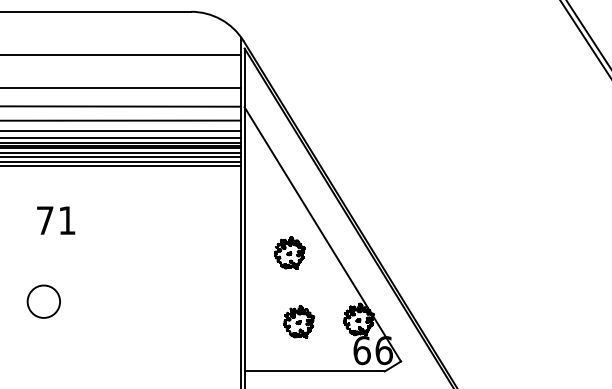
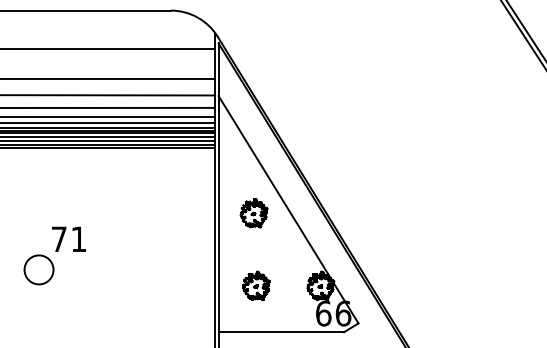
text: (55, 219) -> (68, 238), moved
part: (289, 253) -> (253, 213), moved
part: (299, 321) -> (256, 285), moved

